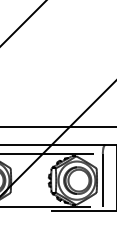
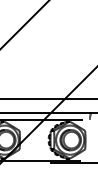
line: (102, 179) -> (89, 139), removed

